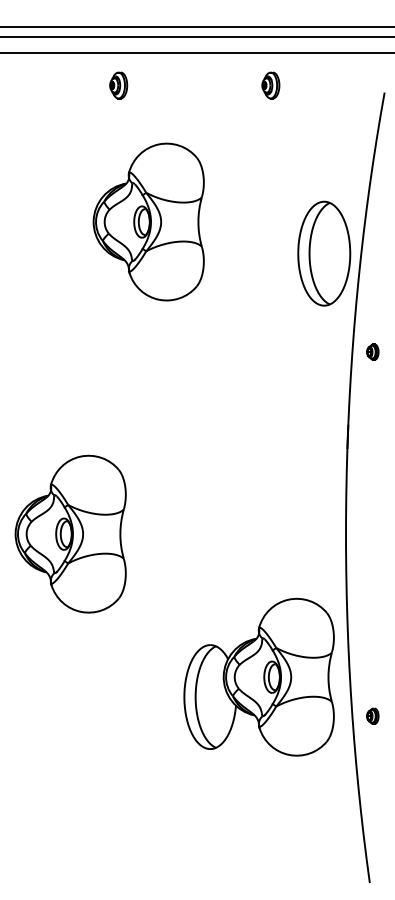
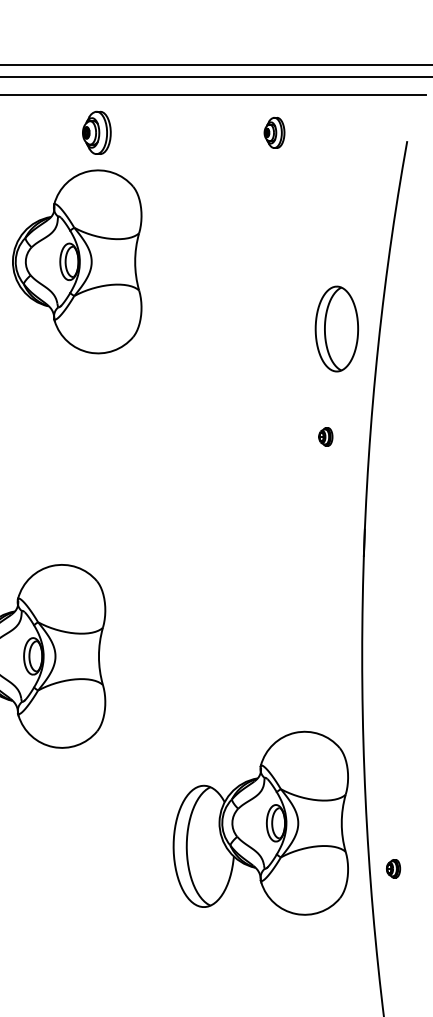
part: (118, 85) -> (96, 132), size x1.4
part: (148, 221) -> (76, 261), moved
part: (324, 253) -> (337, 328), size x0.7
part: (372, 351) -> (325, 436), moved

